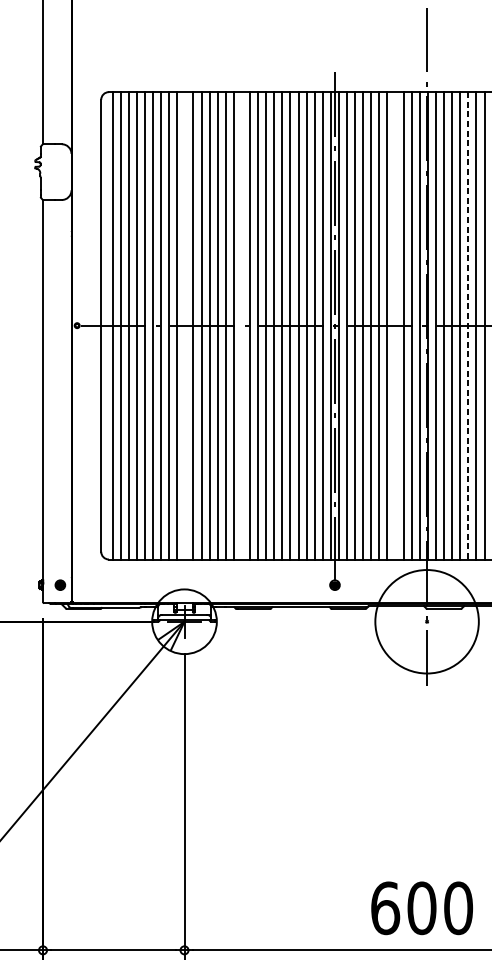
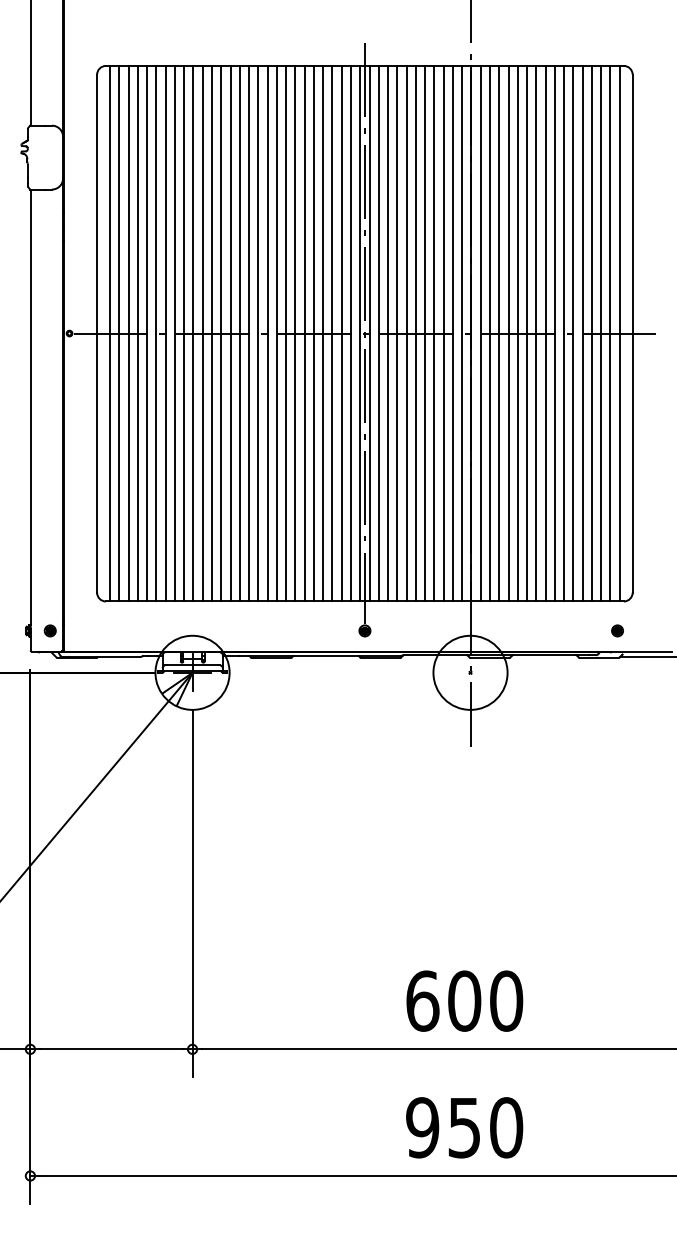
line: (185, 325) -> (193, 333), added
line: (242, 325) -> (258, 333), added
line: (395, 325) -> (434, 333), added
line: (468, 325) -> (517, 333), dashed -> solid
circle: (427, 621) -> (470, 672), size x0.62

